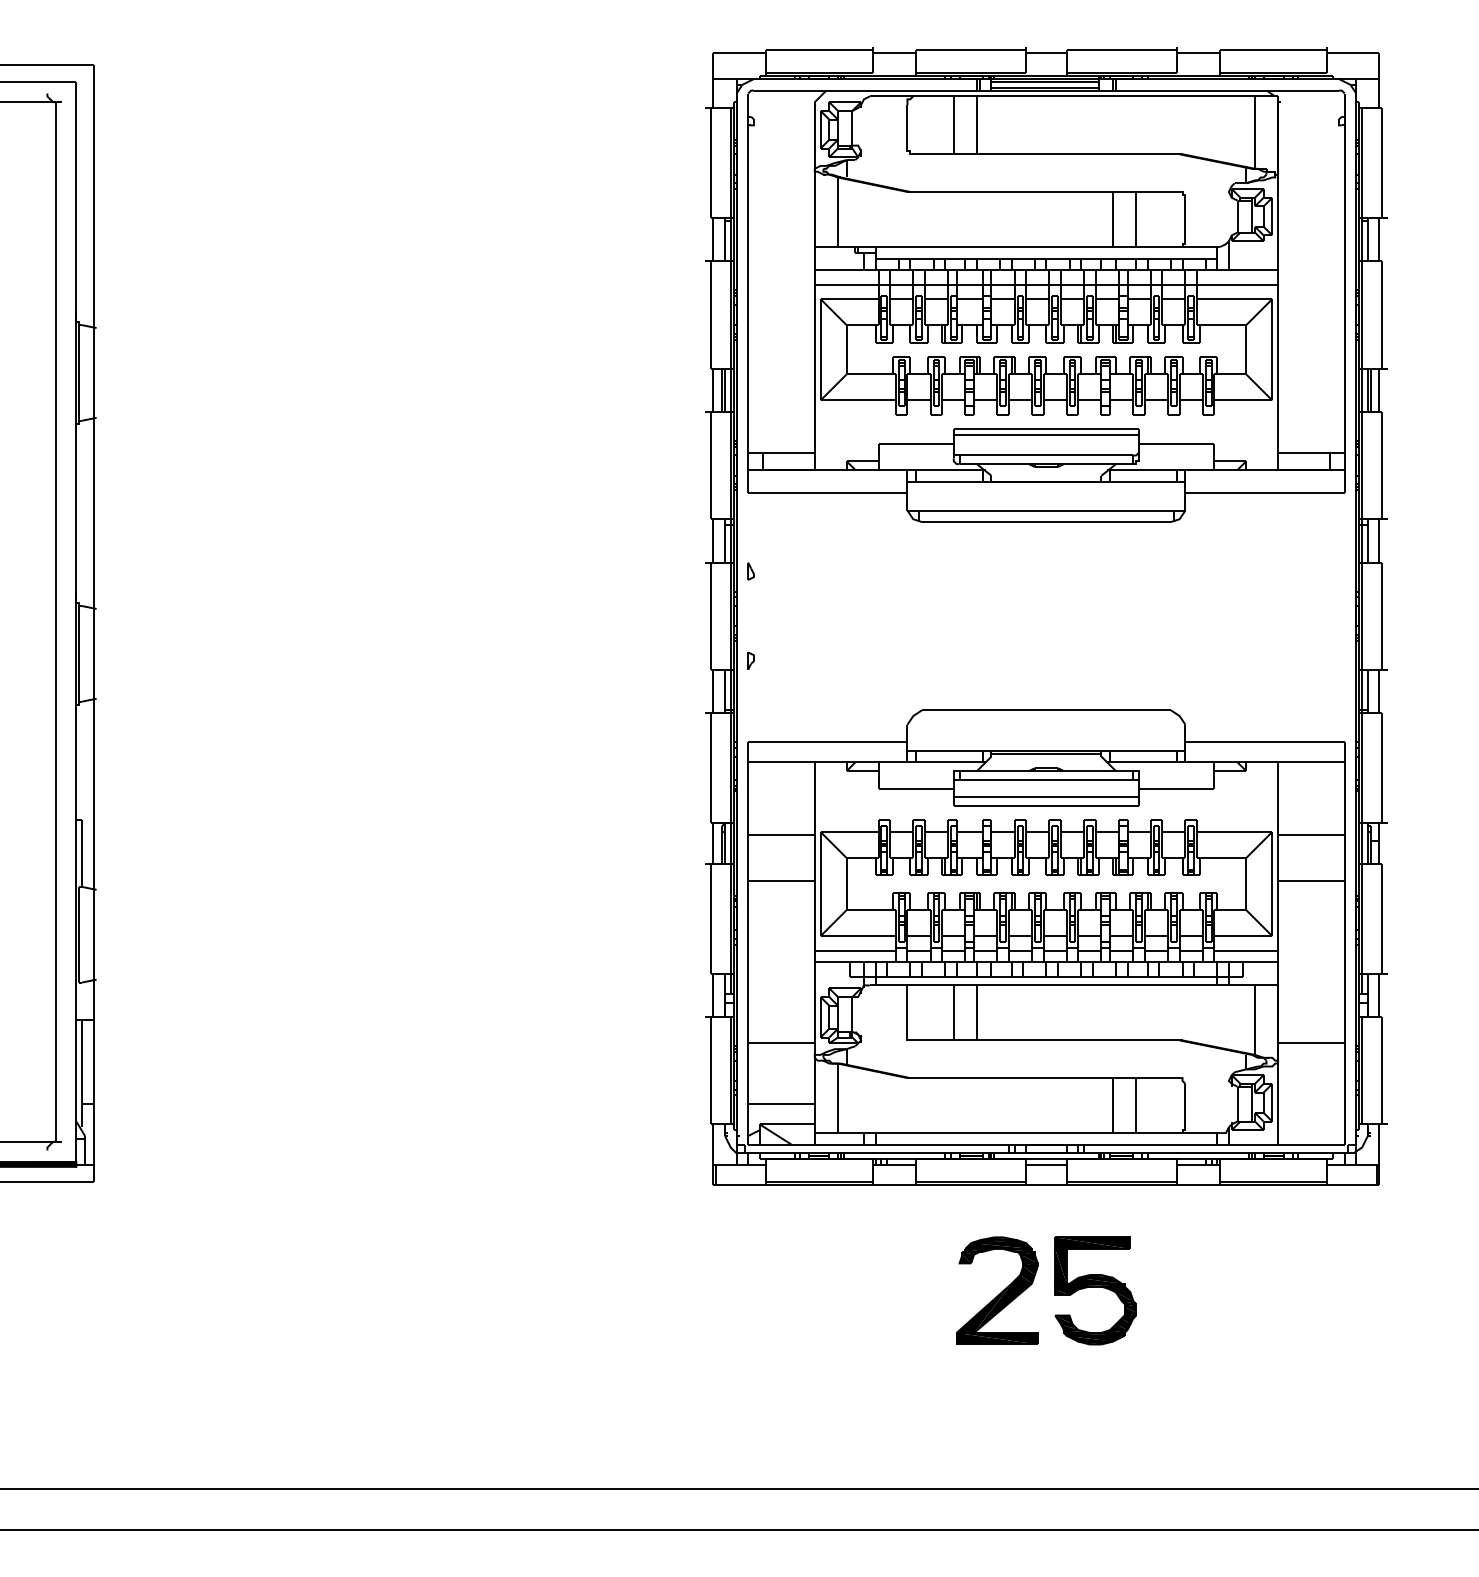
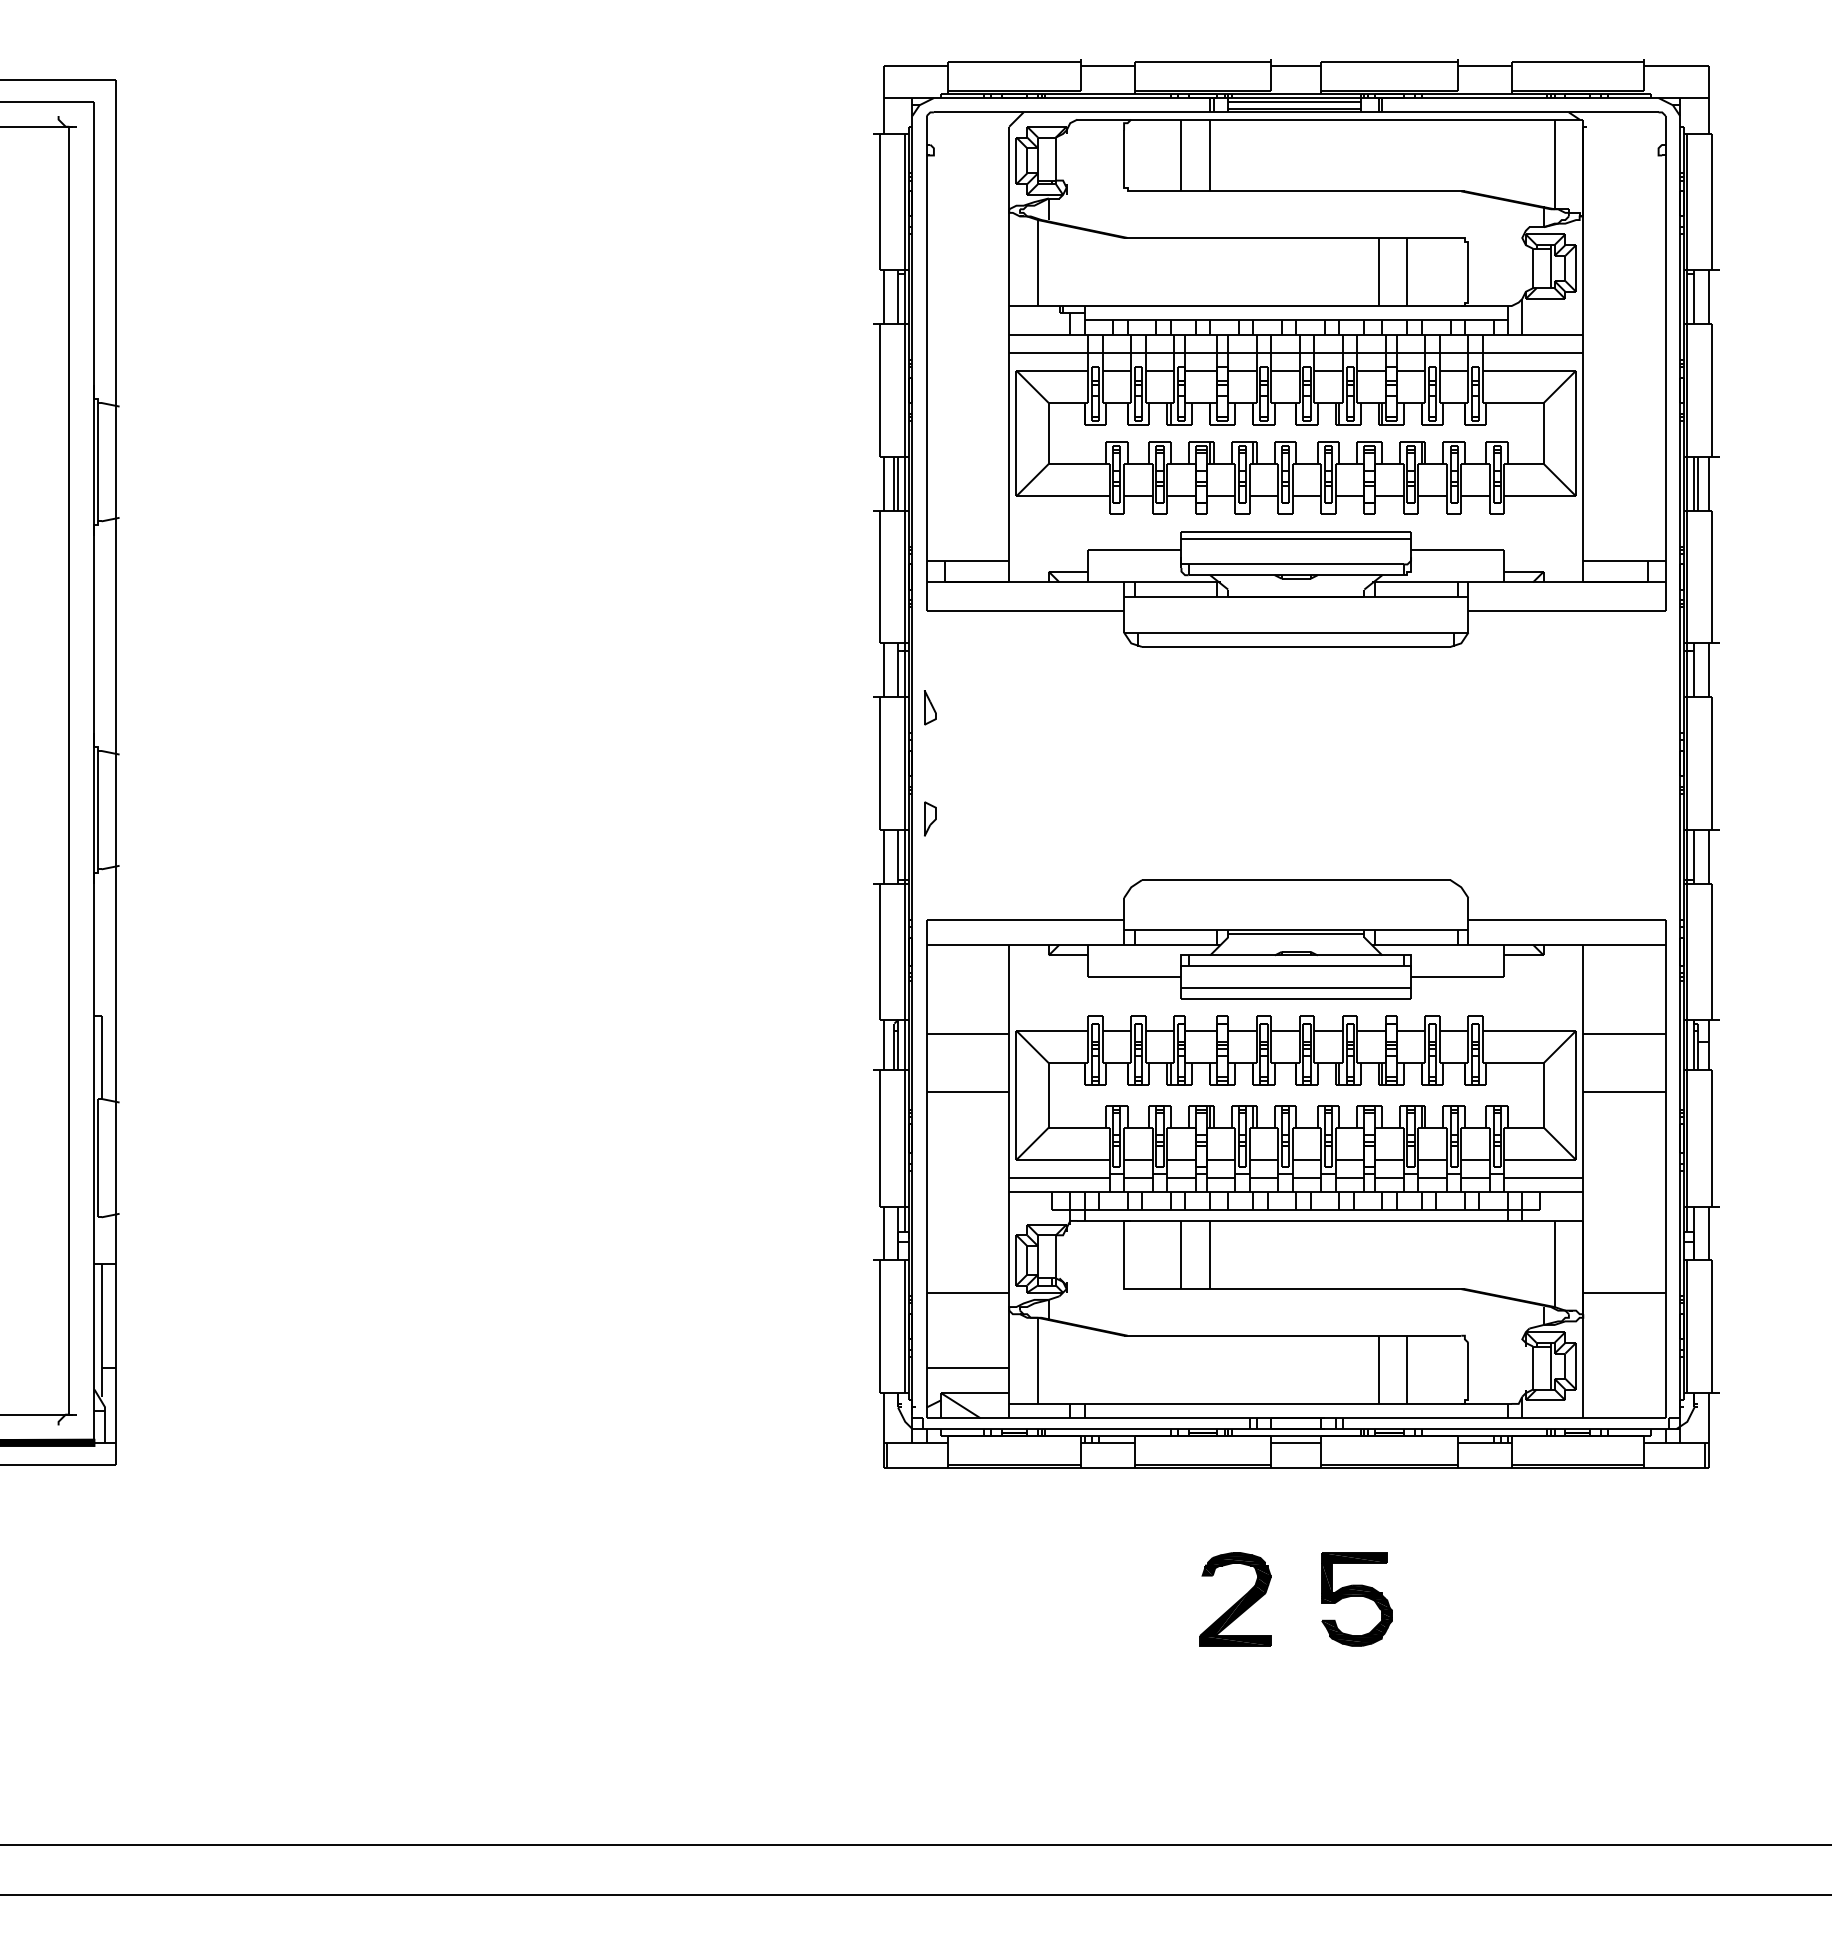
part: (751, 571) -> (930, 708), size x1.6
part: (751, 660) -> (930, 818), size x1.6
part: (997, 1290) -> (1235, 1599), size x0.7
part: (1095, 1290) -> (1356, 1599), size x0.7

